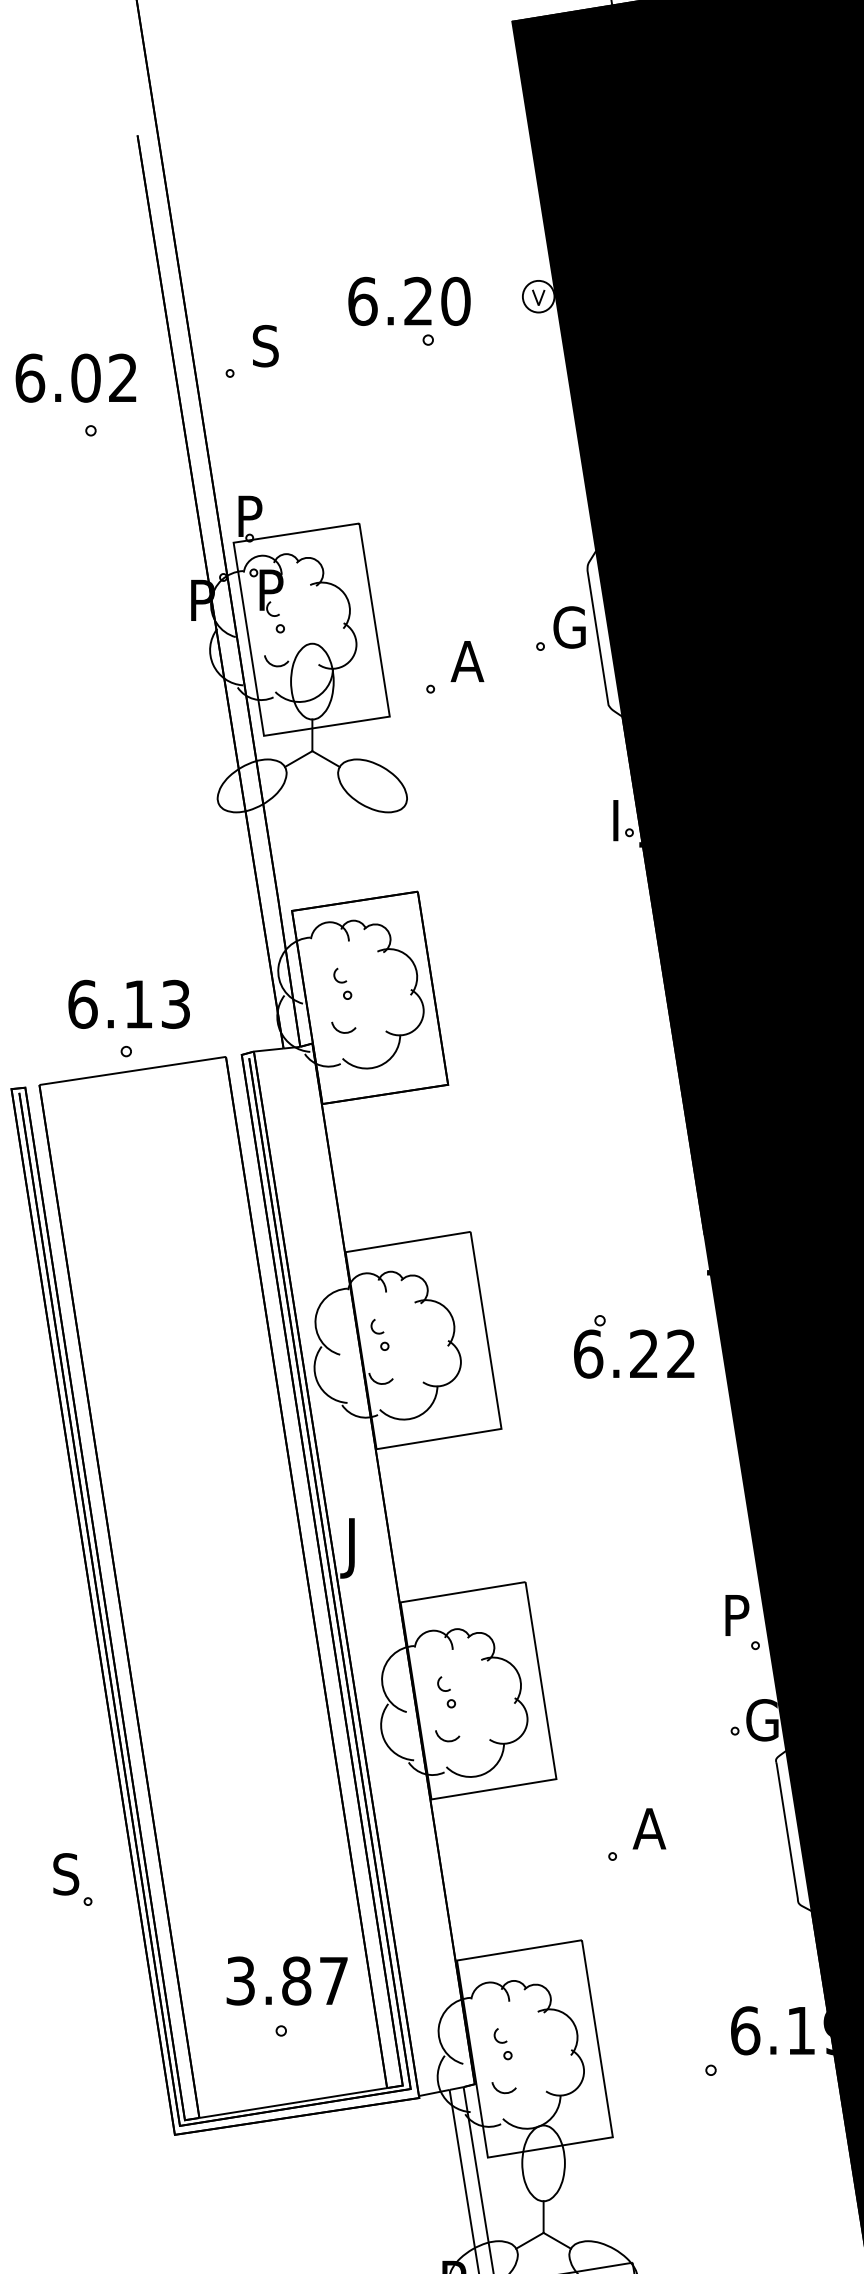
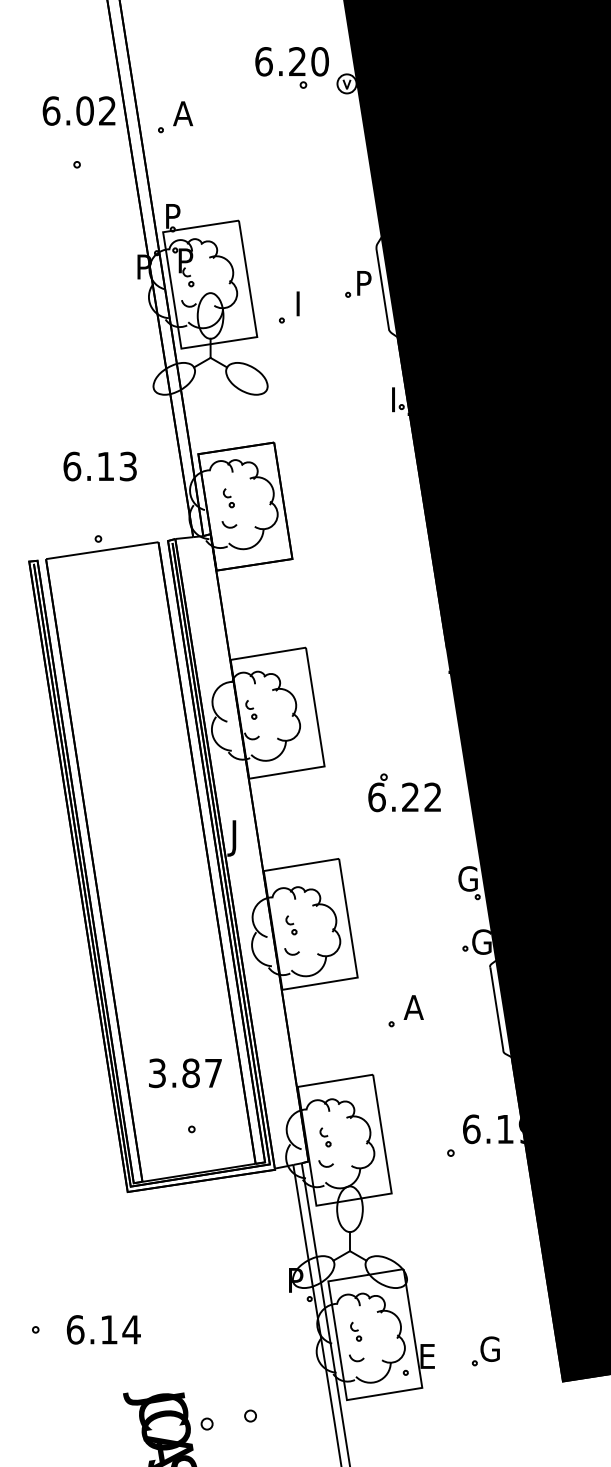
part: (408, 310) -> (291, 67), moved
text: (267, 345) -> (183, 113), S -> A
text: (75, 377) -> (78, 110), moved
text: (569, 627) -> (365, 283), G -> P
text: (466, 660) -> (303, 303), A -> I
text: (128, 1004) -> (99, 466), moved
part: (634, 1346) -> (404, 792), moved
text: (738, 1614) -> (467, 878), P -> G
part: (73, 1880) -> (66, 1038), removed
text: (287, 1981) -> (185, 1073), moved

